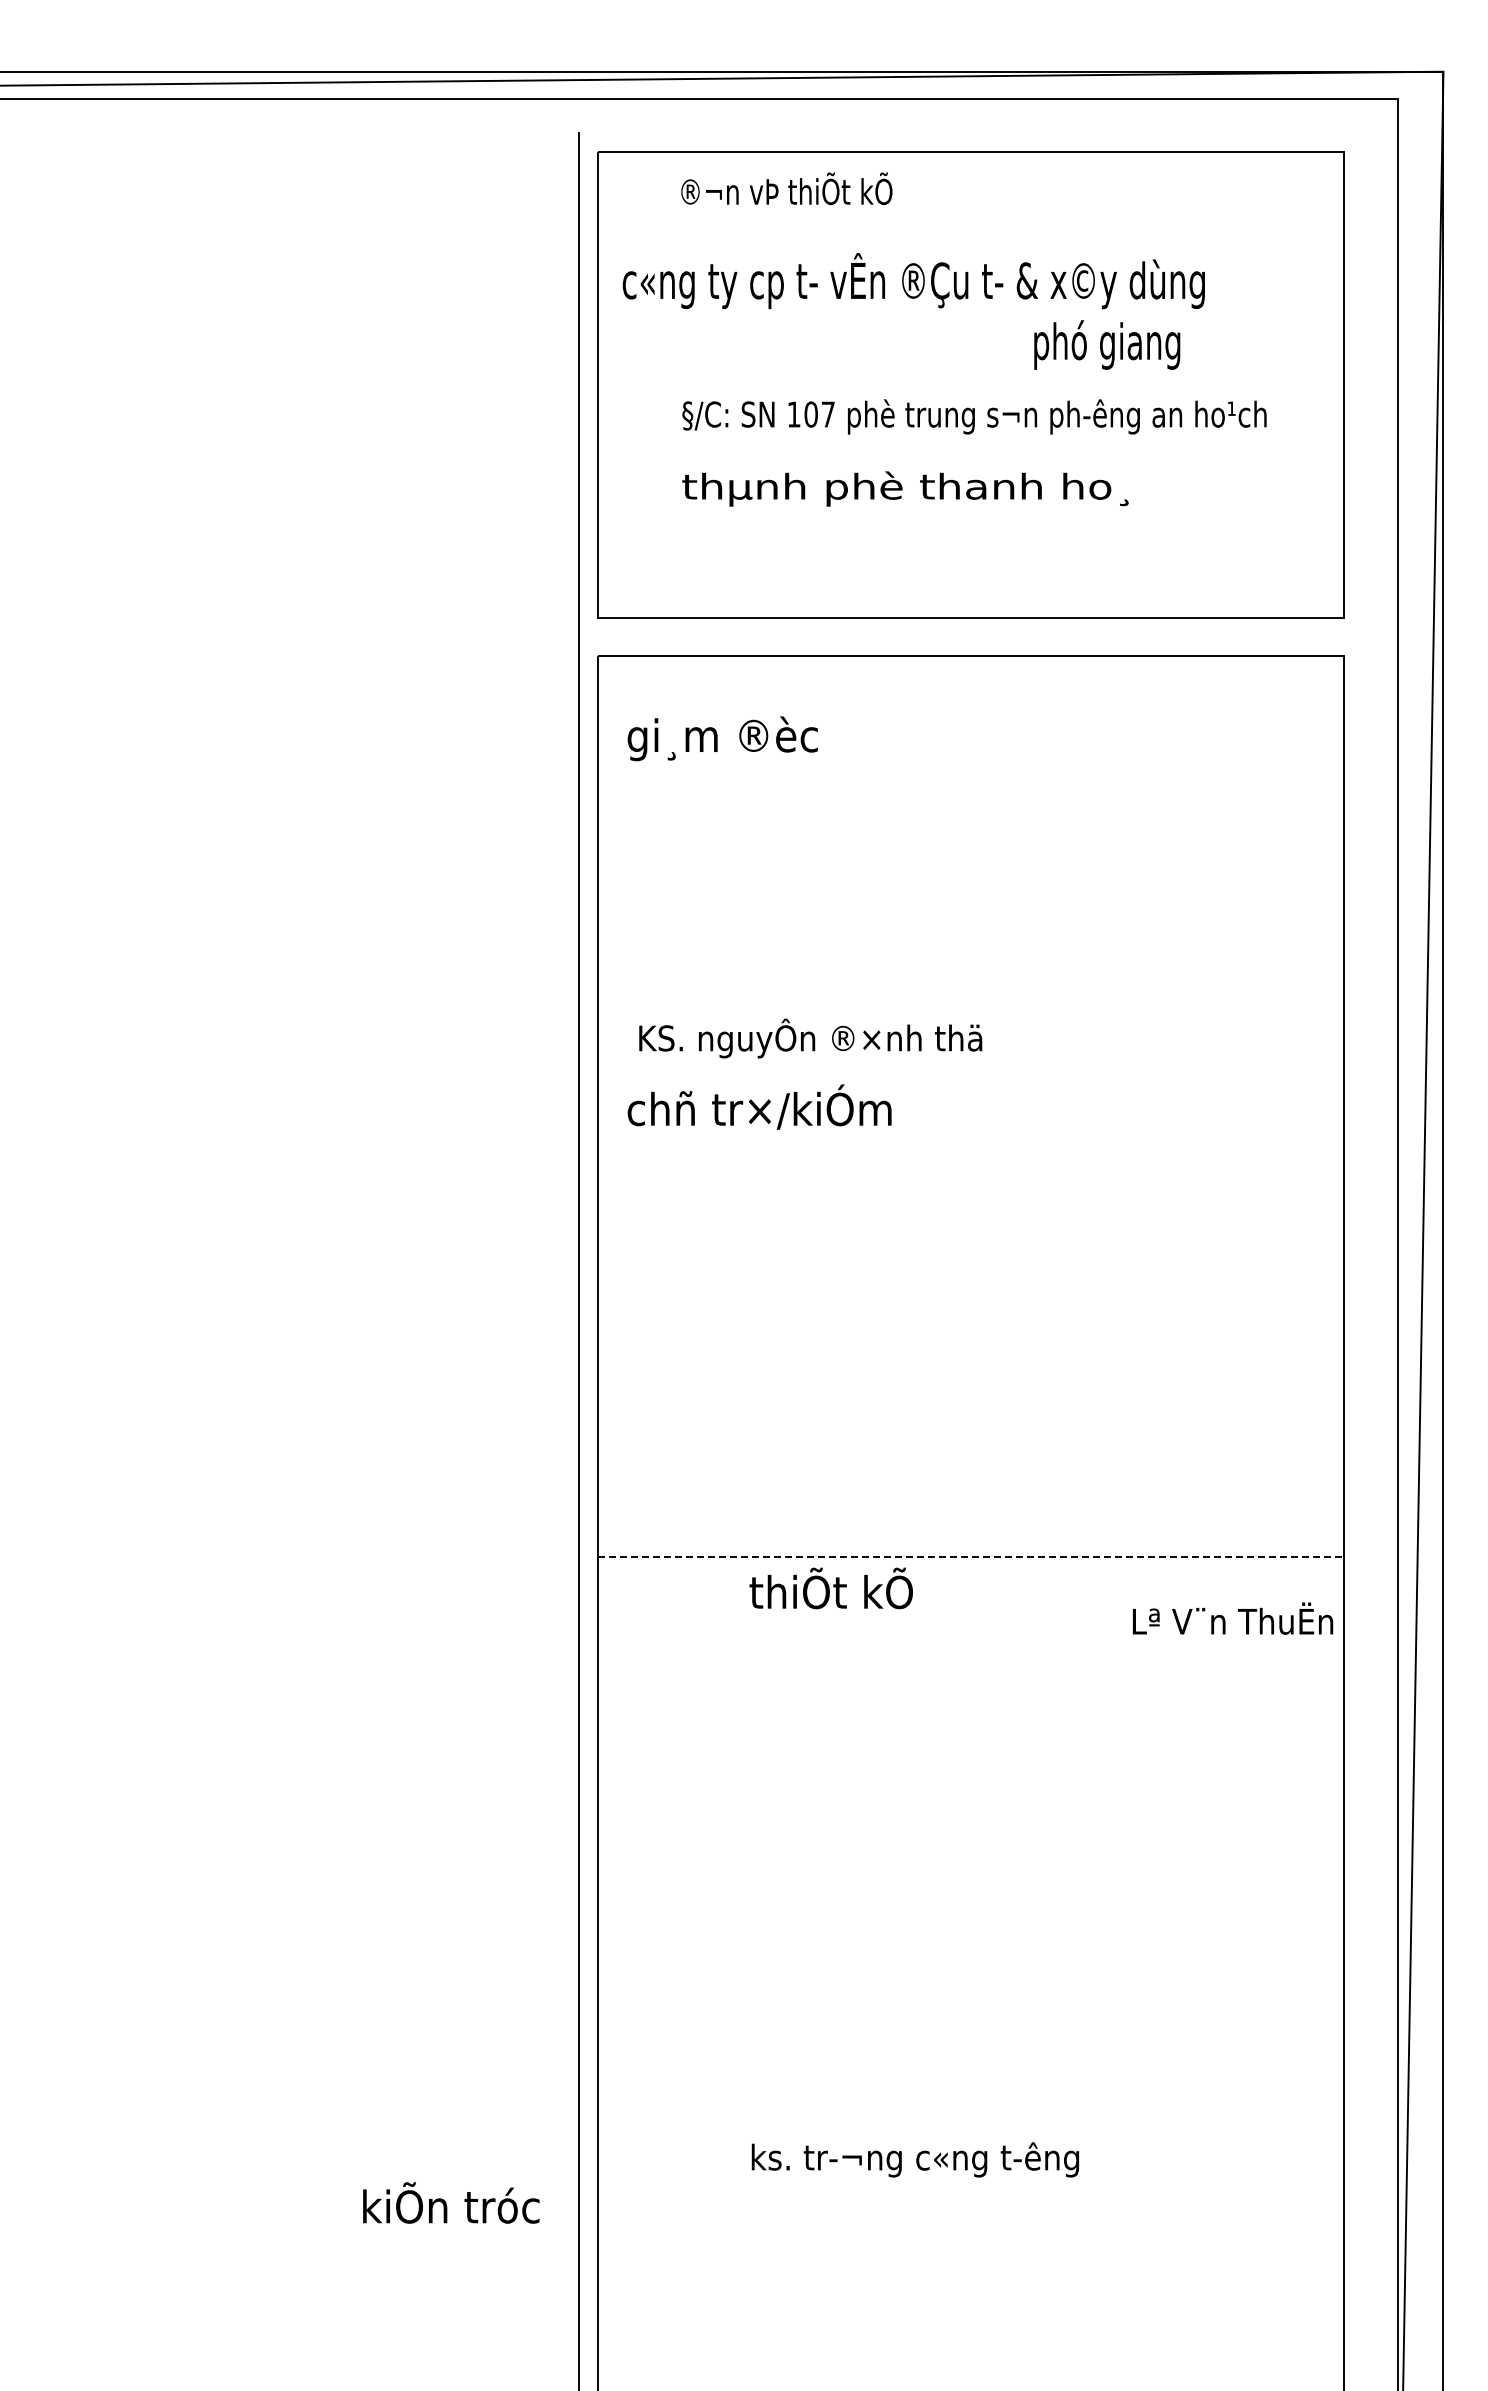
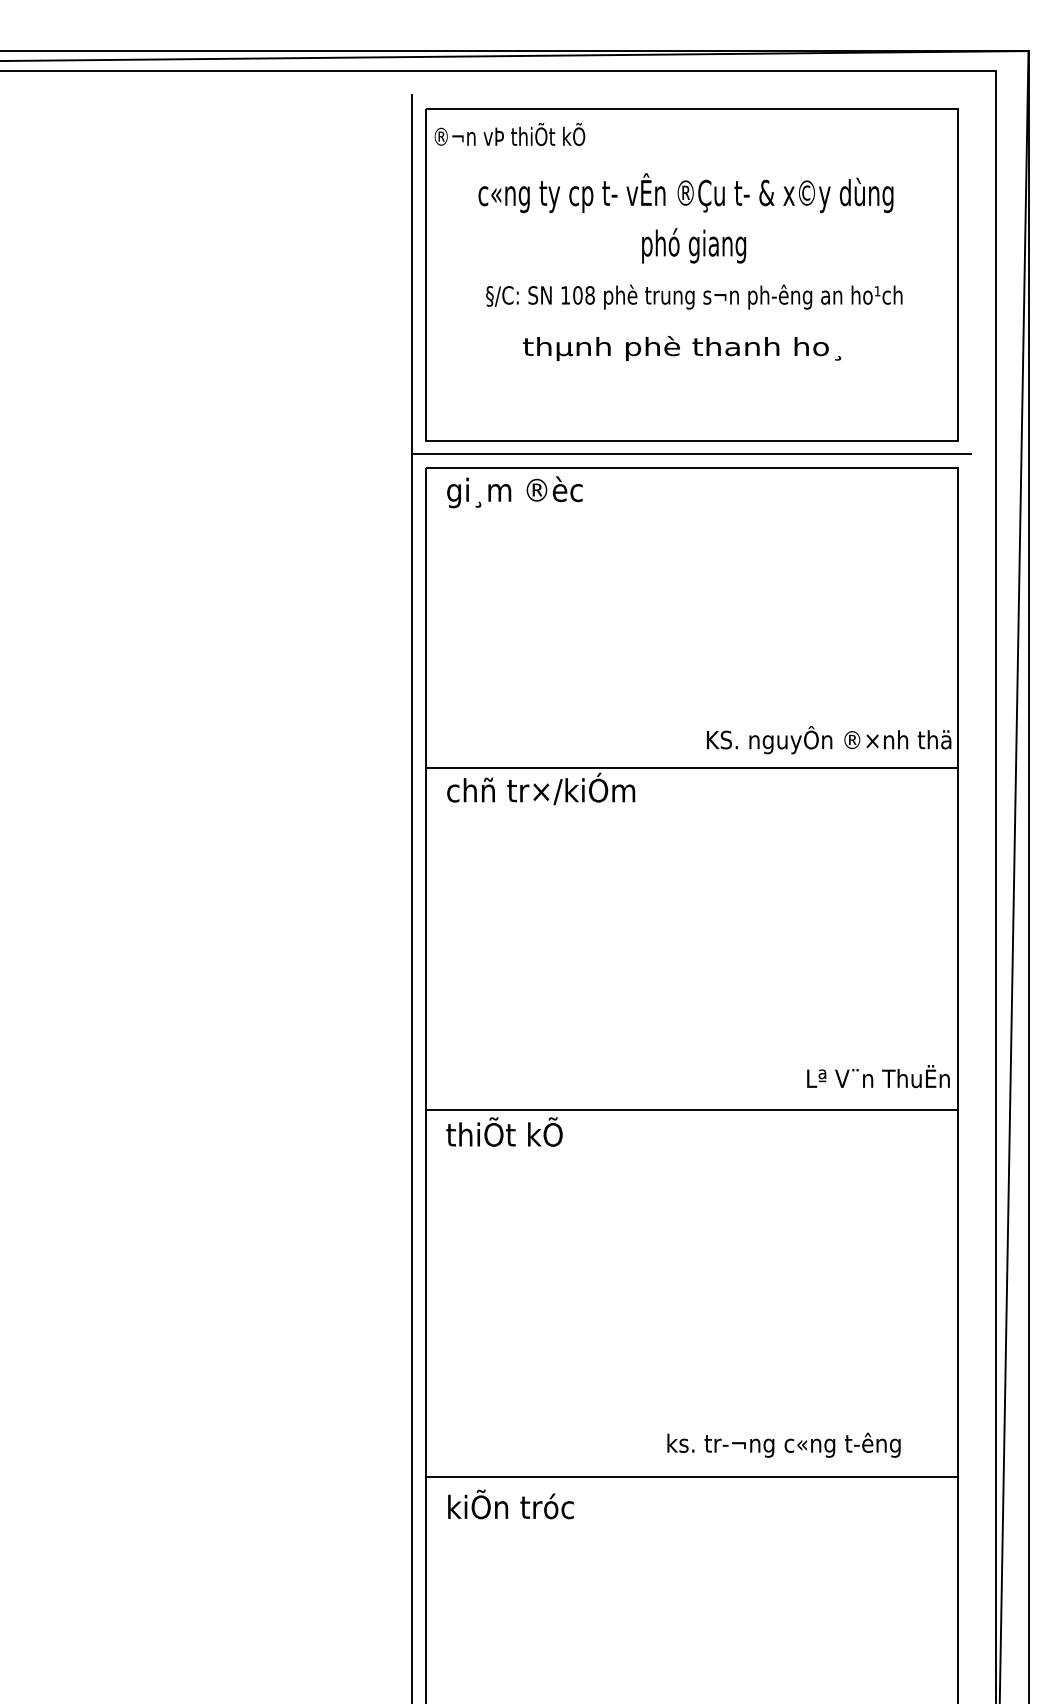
text: (786, 188) -> (509, 134), moved
text: (913, 281) -> (685, 193), moved
text: (1107, 344) -> (694, 245), moved
text: (827, 414) -> (589, 295), 107 -> 108
text: (905, 488) -> (682, 348), moved
line: (970, 637) -> (691, 454), added
text: (722, 738) -> (514, 492), moved
text: (810, 1038) -> (828, 740), moved
line: (970, 1077) -> (691, 767), added
line: (971, 1557) -> (692, 1109), dashed -> solid
text: (830, 1588) -> (503, 1132), moved
text: (1233, 1618) -> (878, 1076), moved
line: (970, 2071) -> (691, 1476), added
text: (914, 2159) -> (783, 1444), moved
text: (451, 2202) -> (511, 1504), moved

